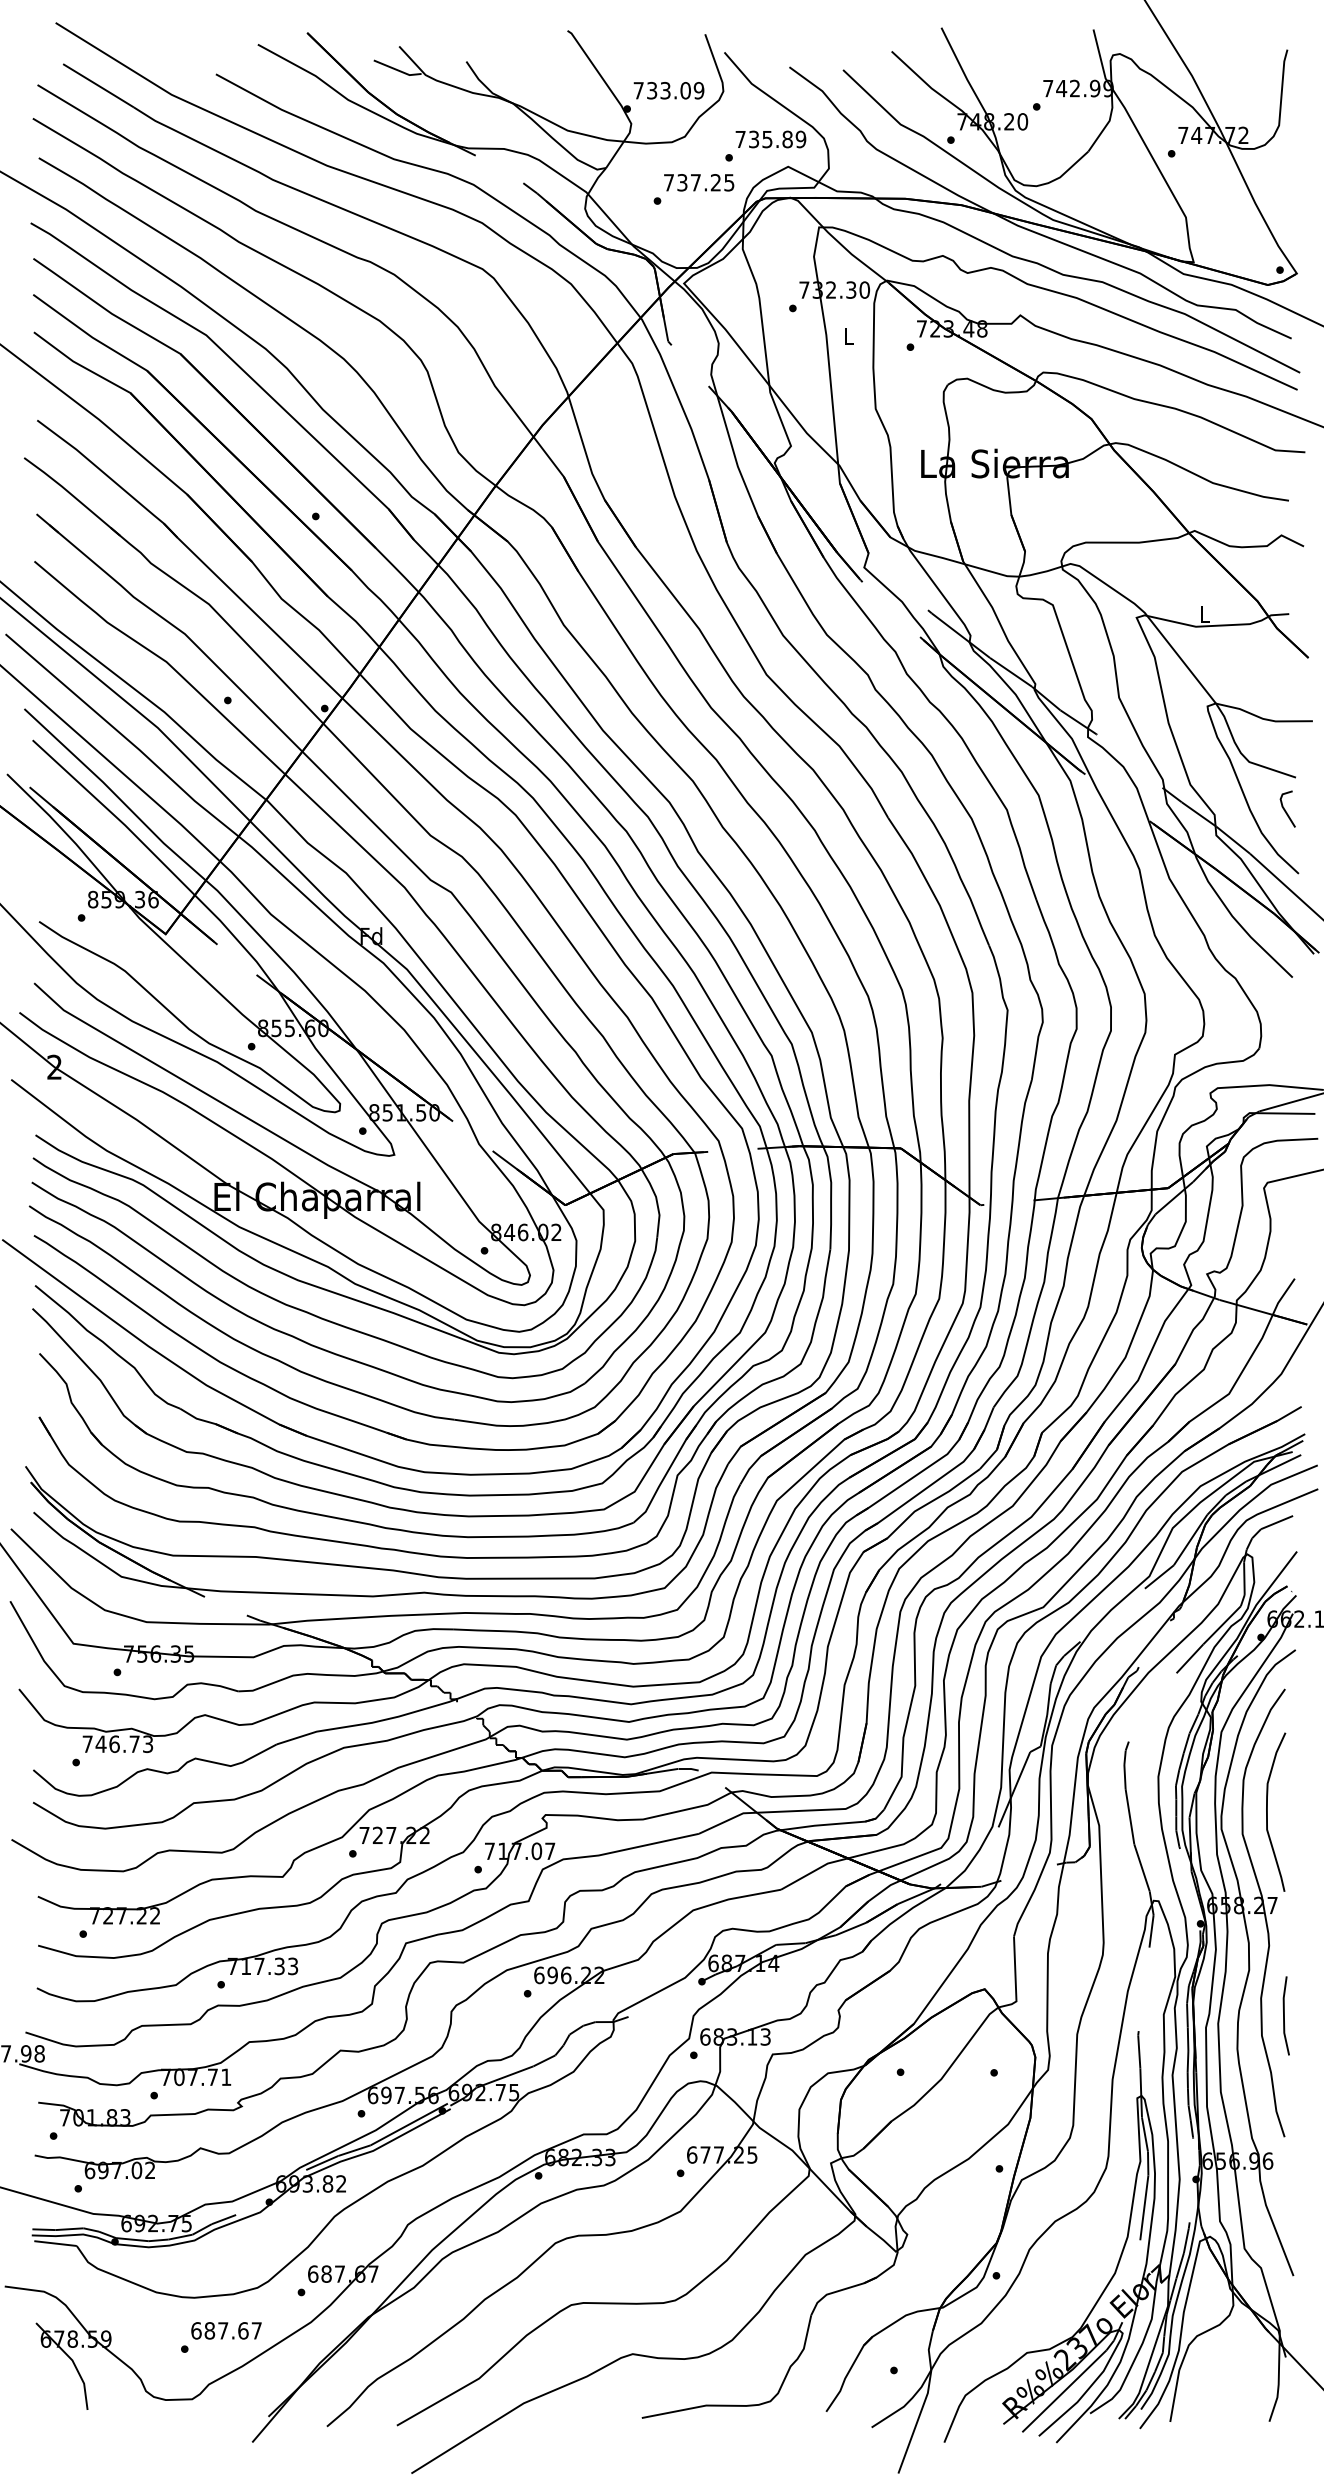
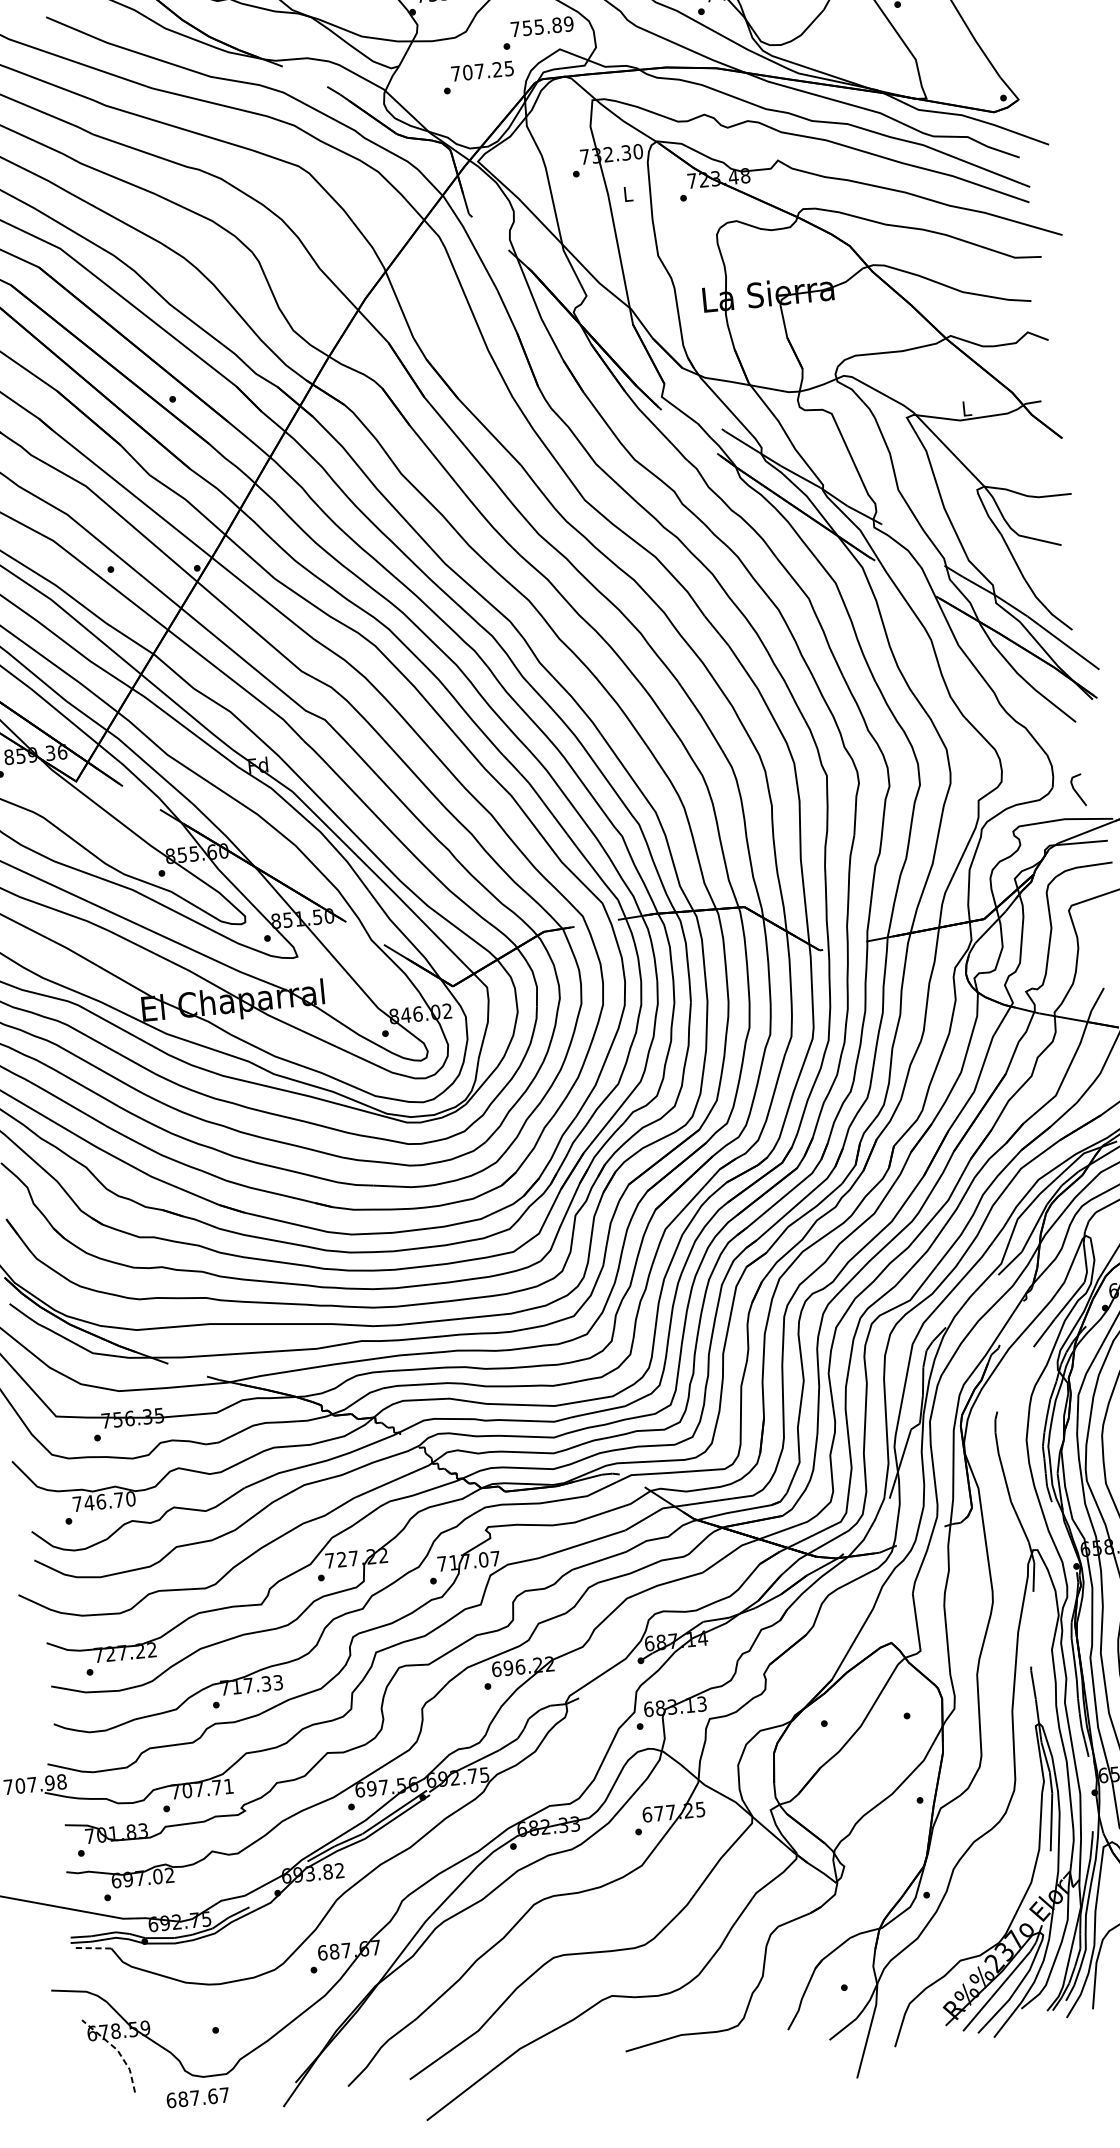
text: (754, 138) -> (527, 27), 735.89 -> 755.89
text: (682, 182) -> (467, 72), 737.25 -> 707.25
line: (1285, 809) -> (1076, 790), moved
text: (147, 1743) -> (130, 1498), 746.73 -> 746.70
line: (55, 2243) -> (92, 1948), solid -> dashed
text: (226, 2330) -> (197, 2097), moved
line: (72, 2360) -> (117, 2050), solid -> dashed

